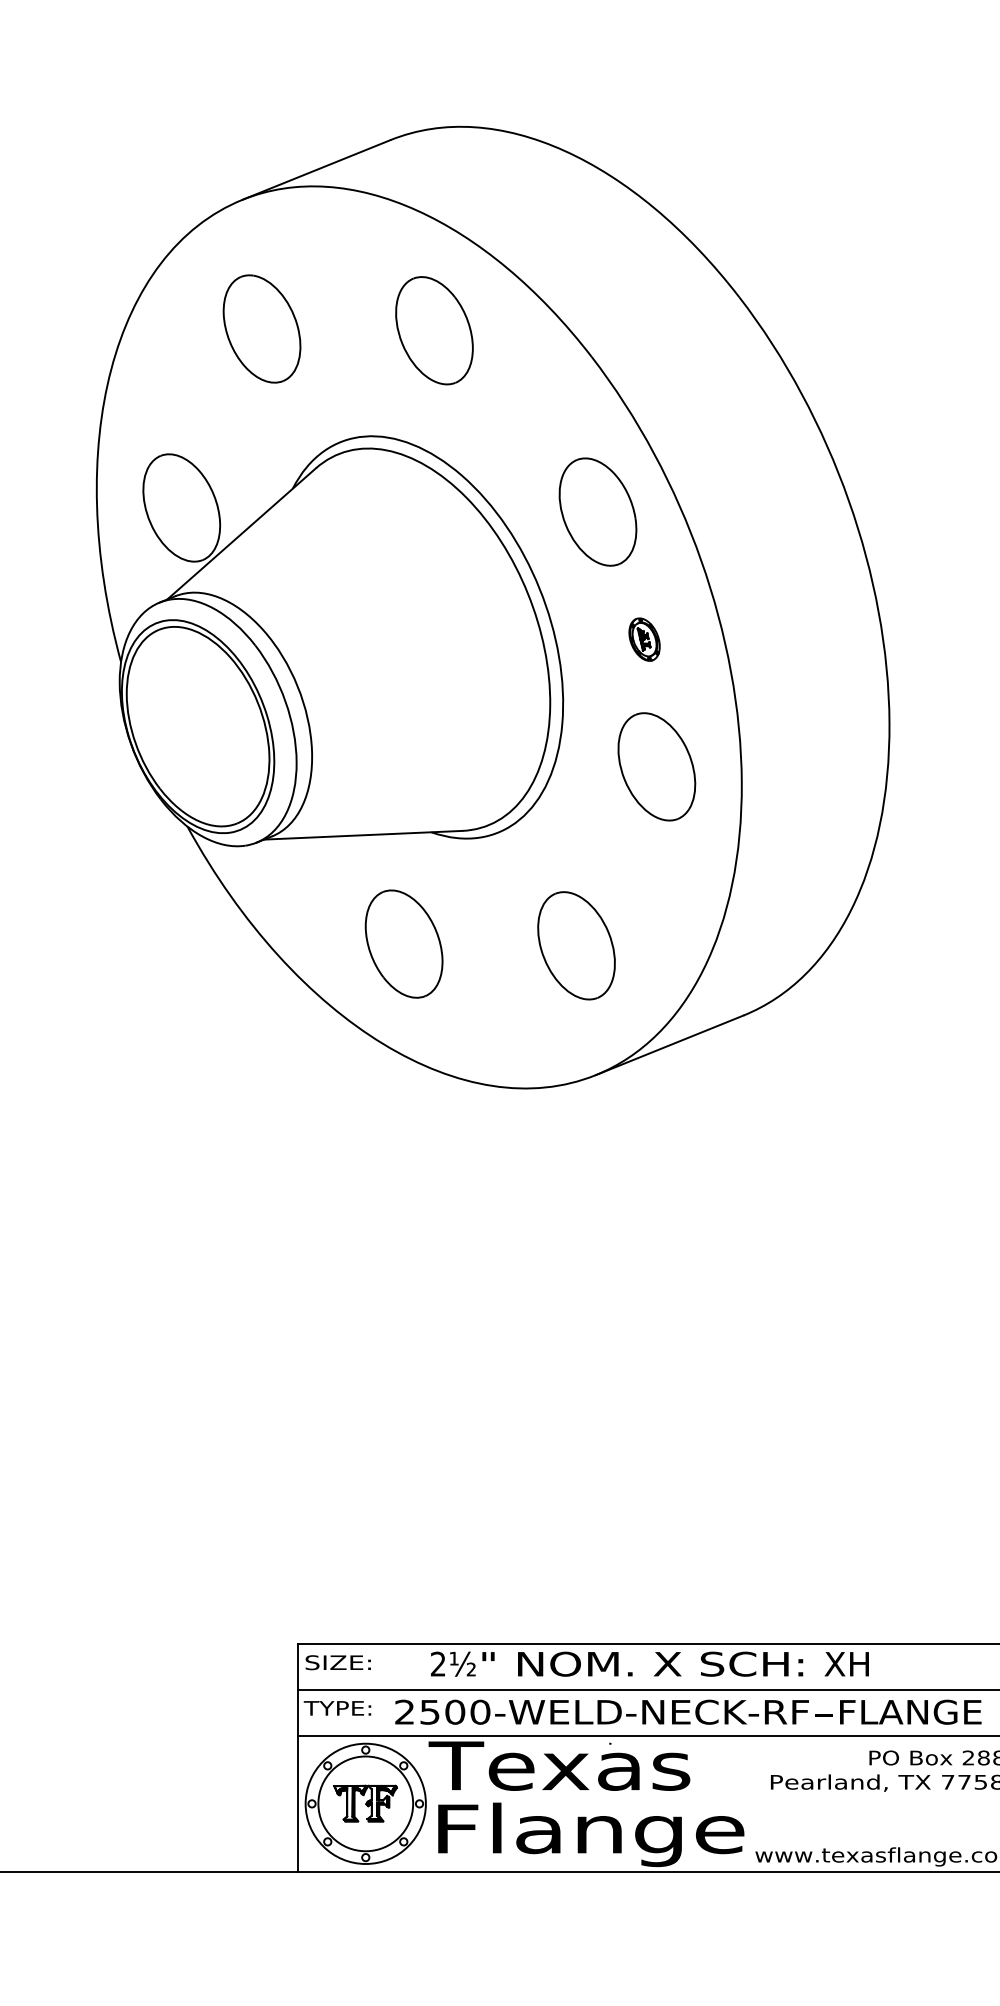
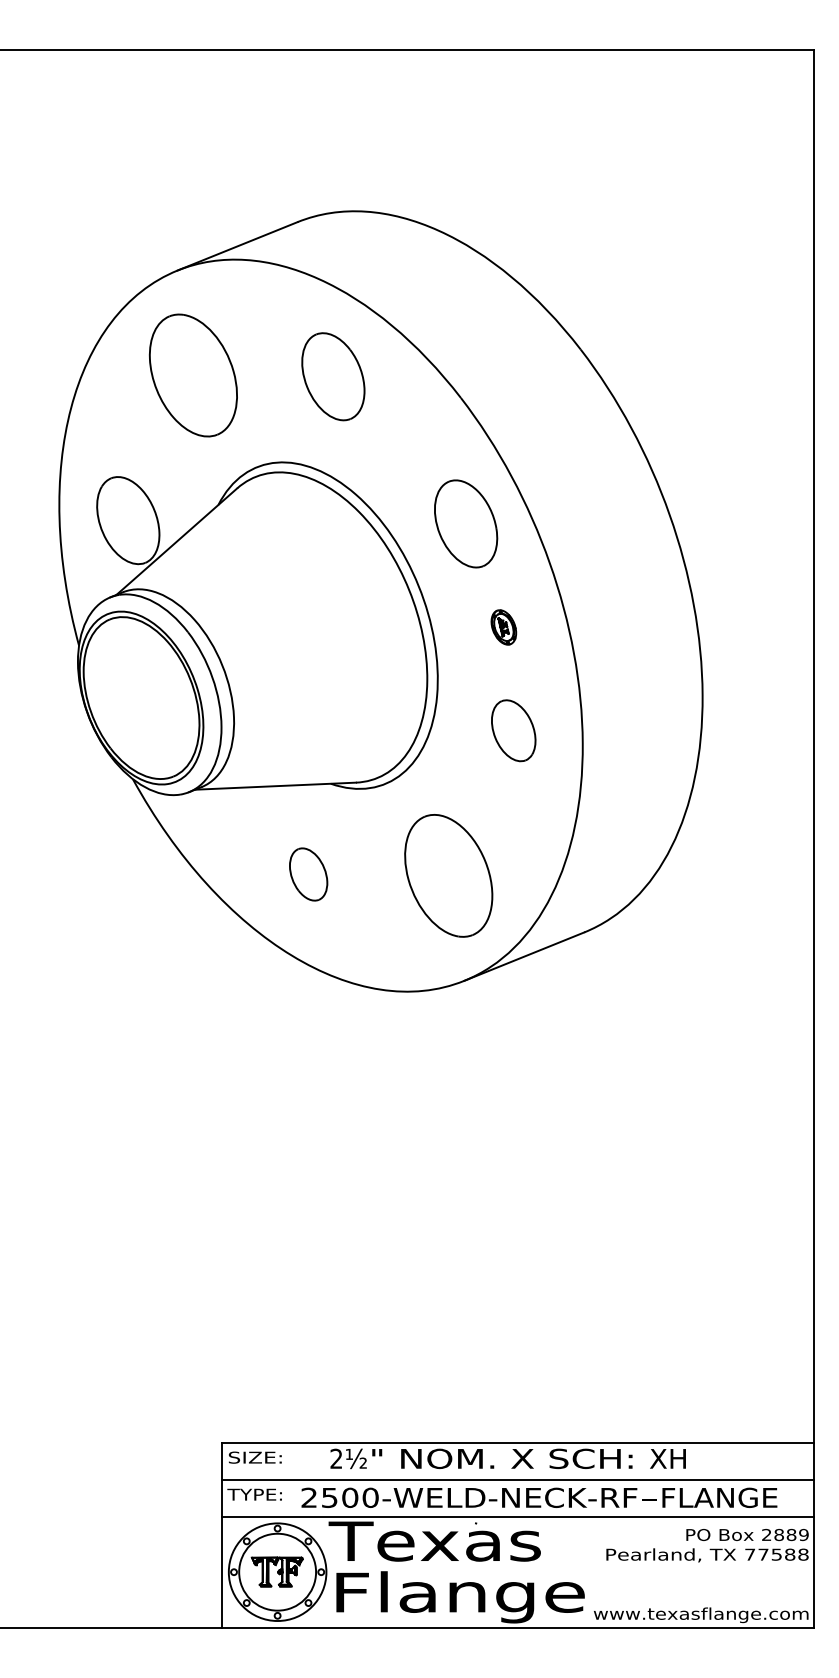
part: (262, 327) -> (193, 374), size x1.4
part: (656, 766) -> (513, 730), size x0.7
part: (403, 944) -> (308, 874), size x0.6
part: (576, 945) -> (448, 875), size x1.4

